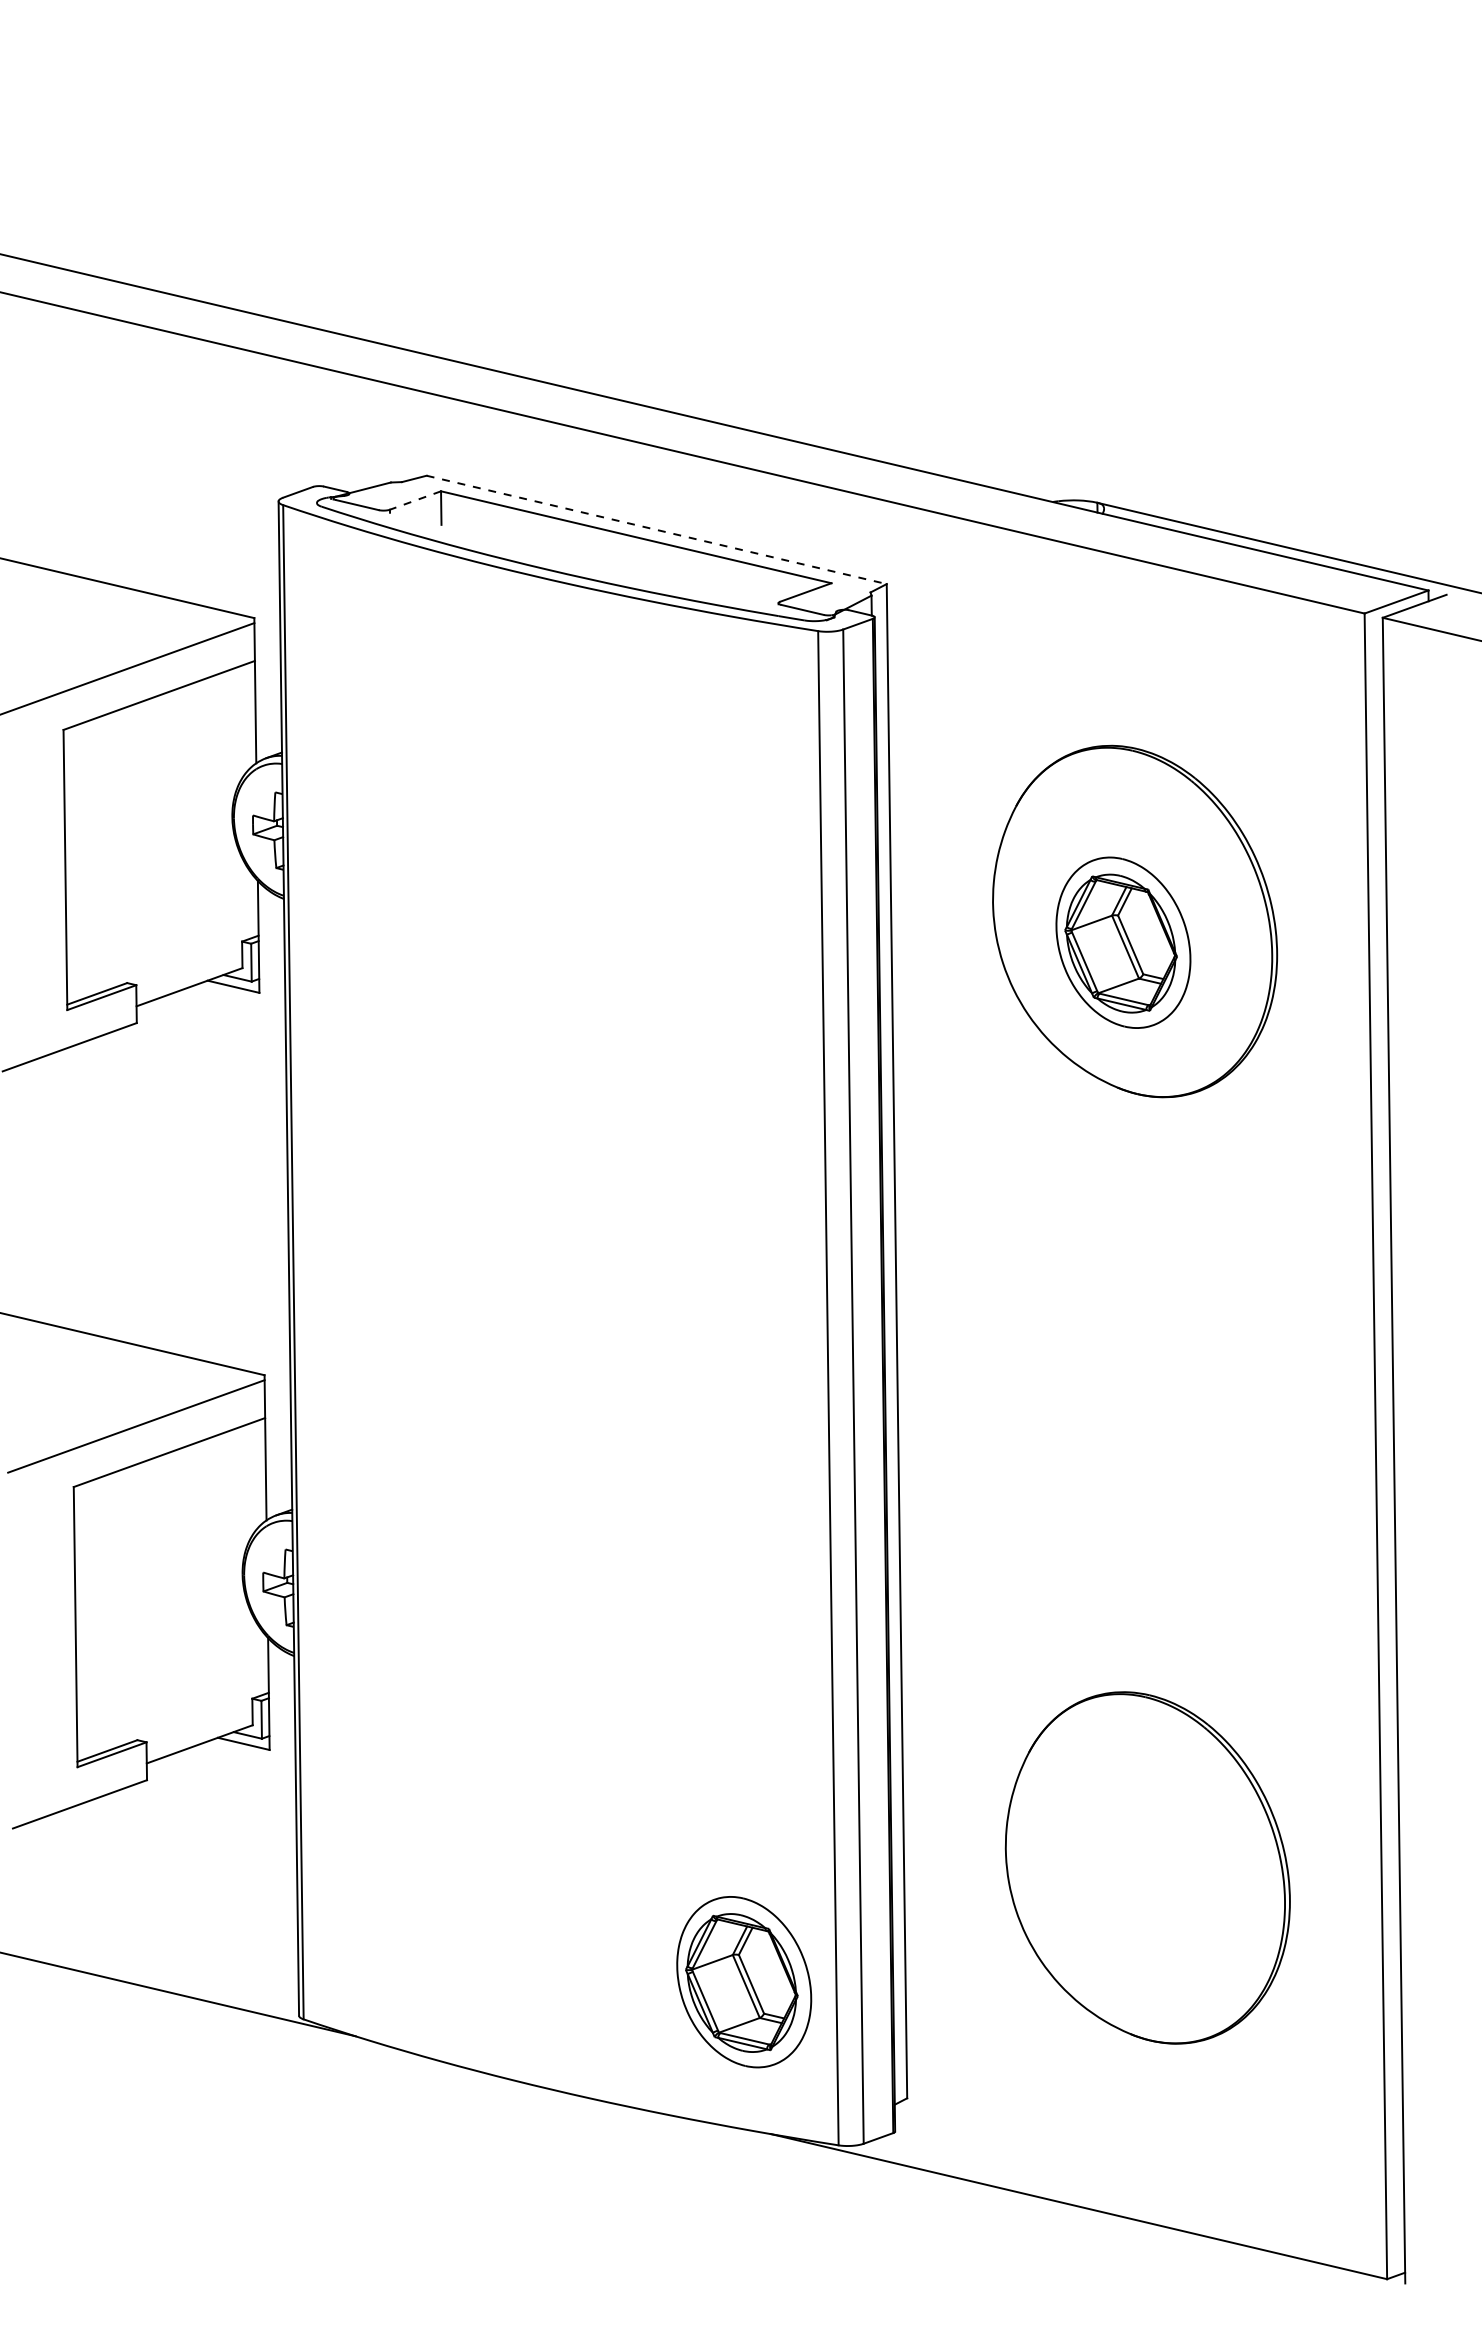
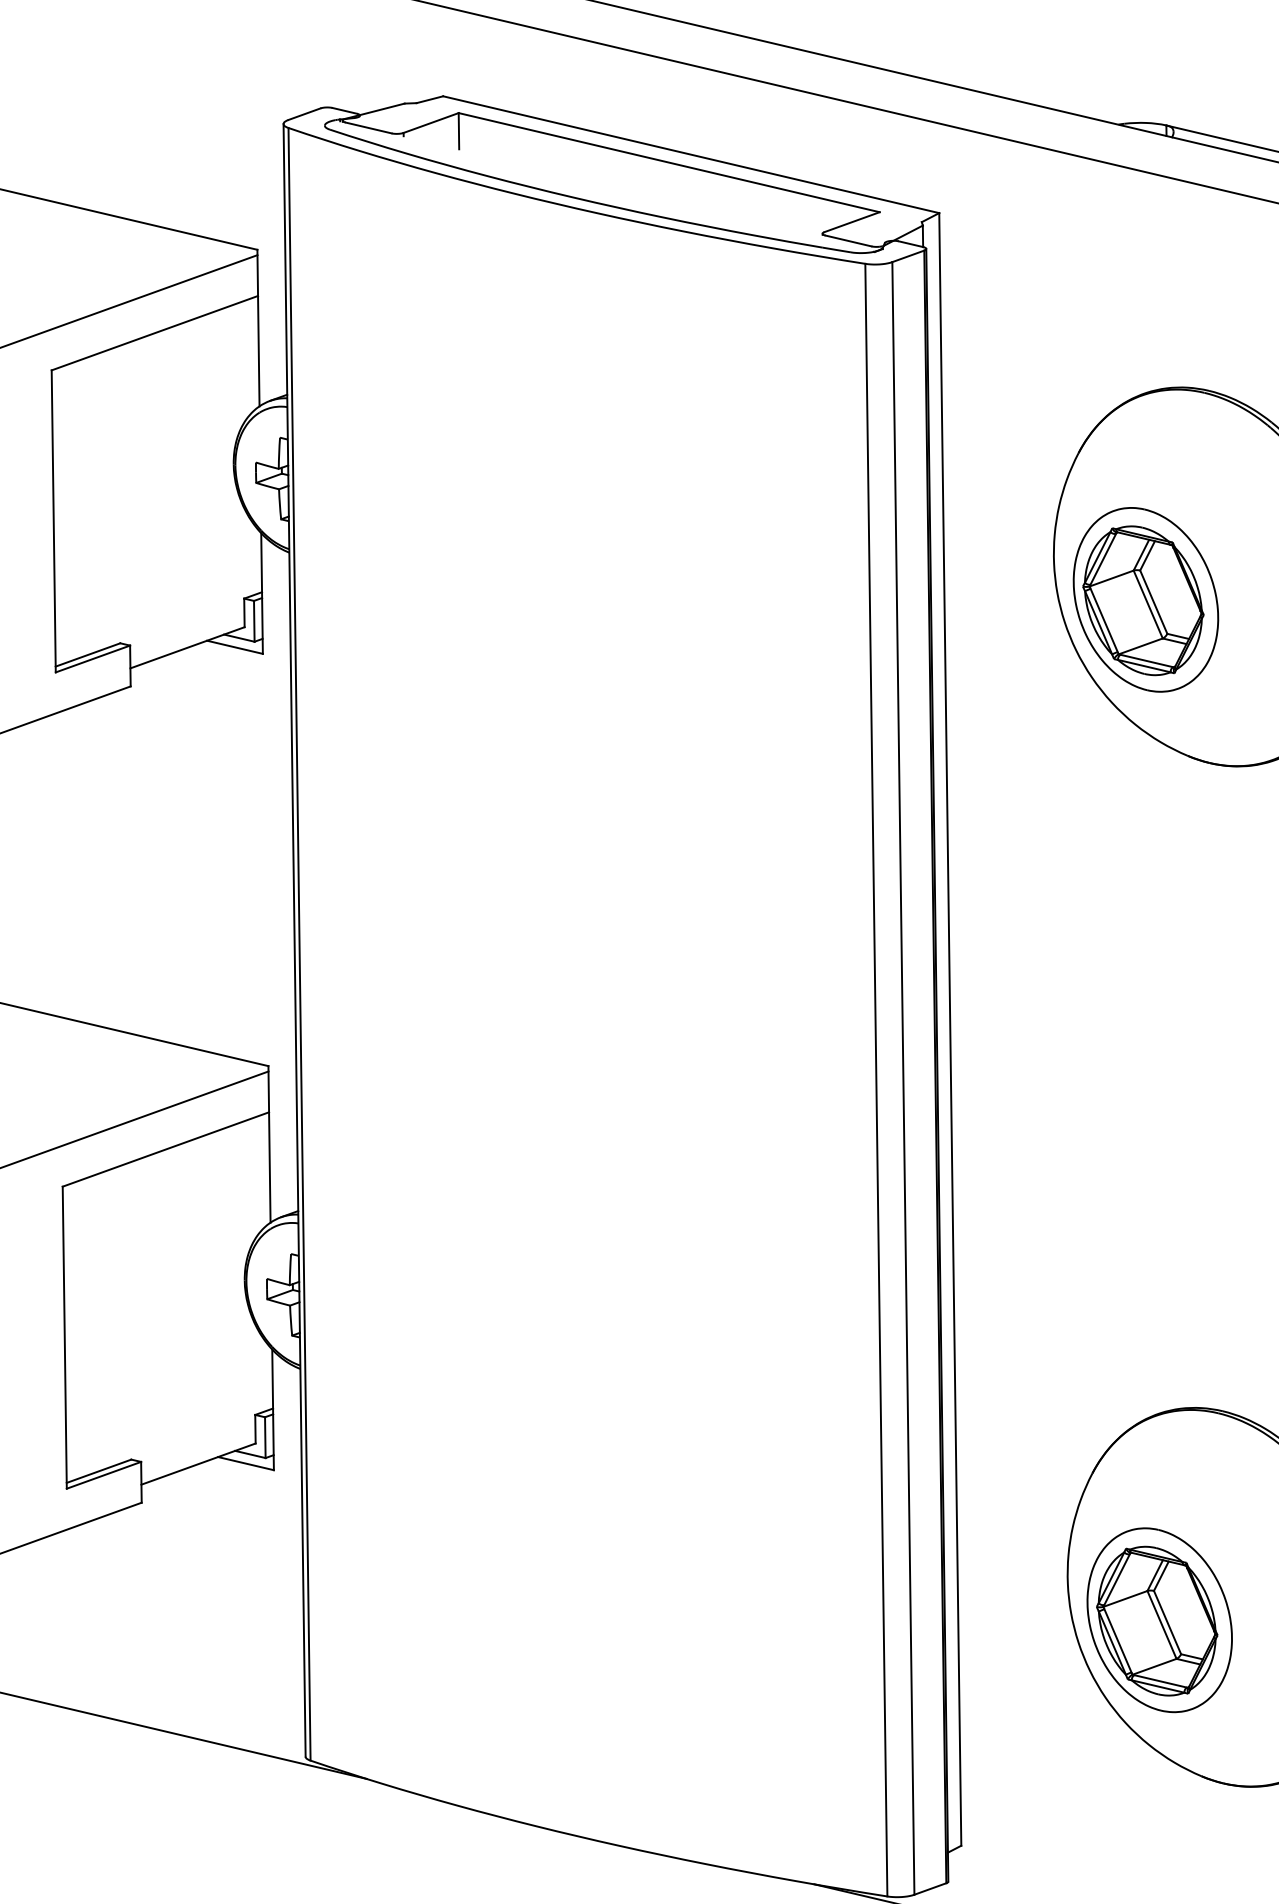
line: (415, 500) -> (431, 122), dashed -> solid
line: (657, 530) -> (692, 155), dashed -> solid
part: (1123, 942) -> (1146, 599), moved
part: (744, 1982) -> (1160, 1620), moved

